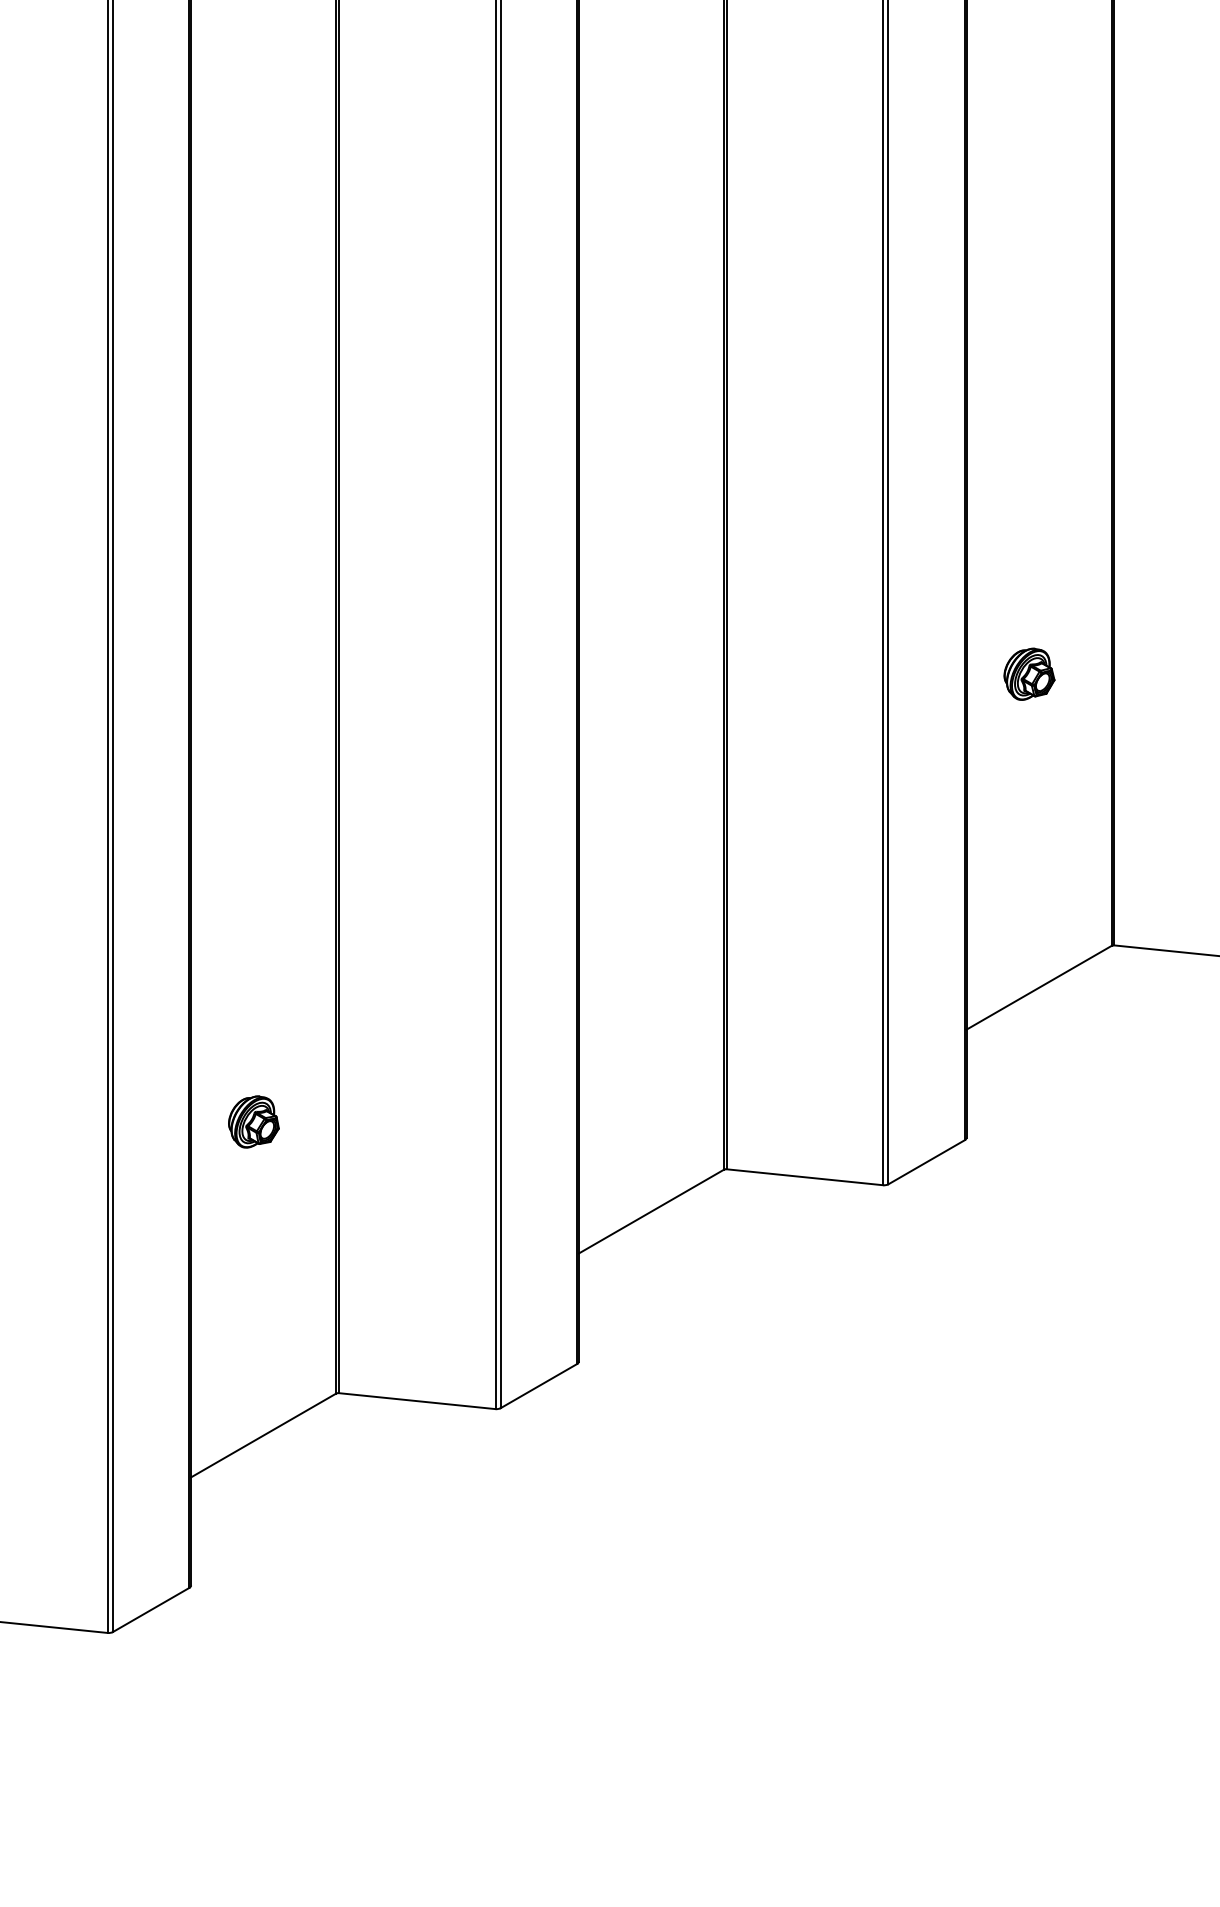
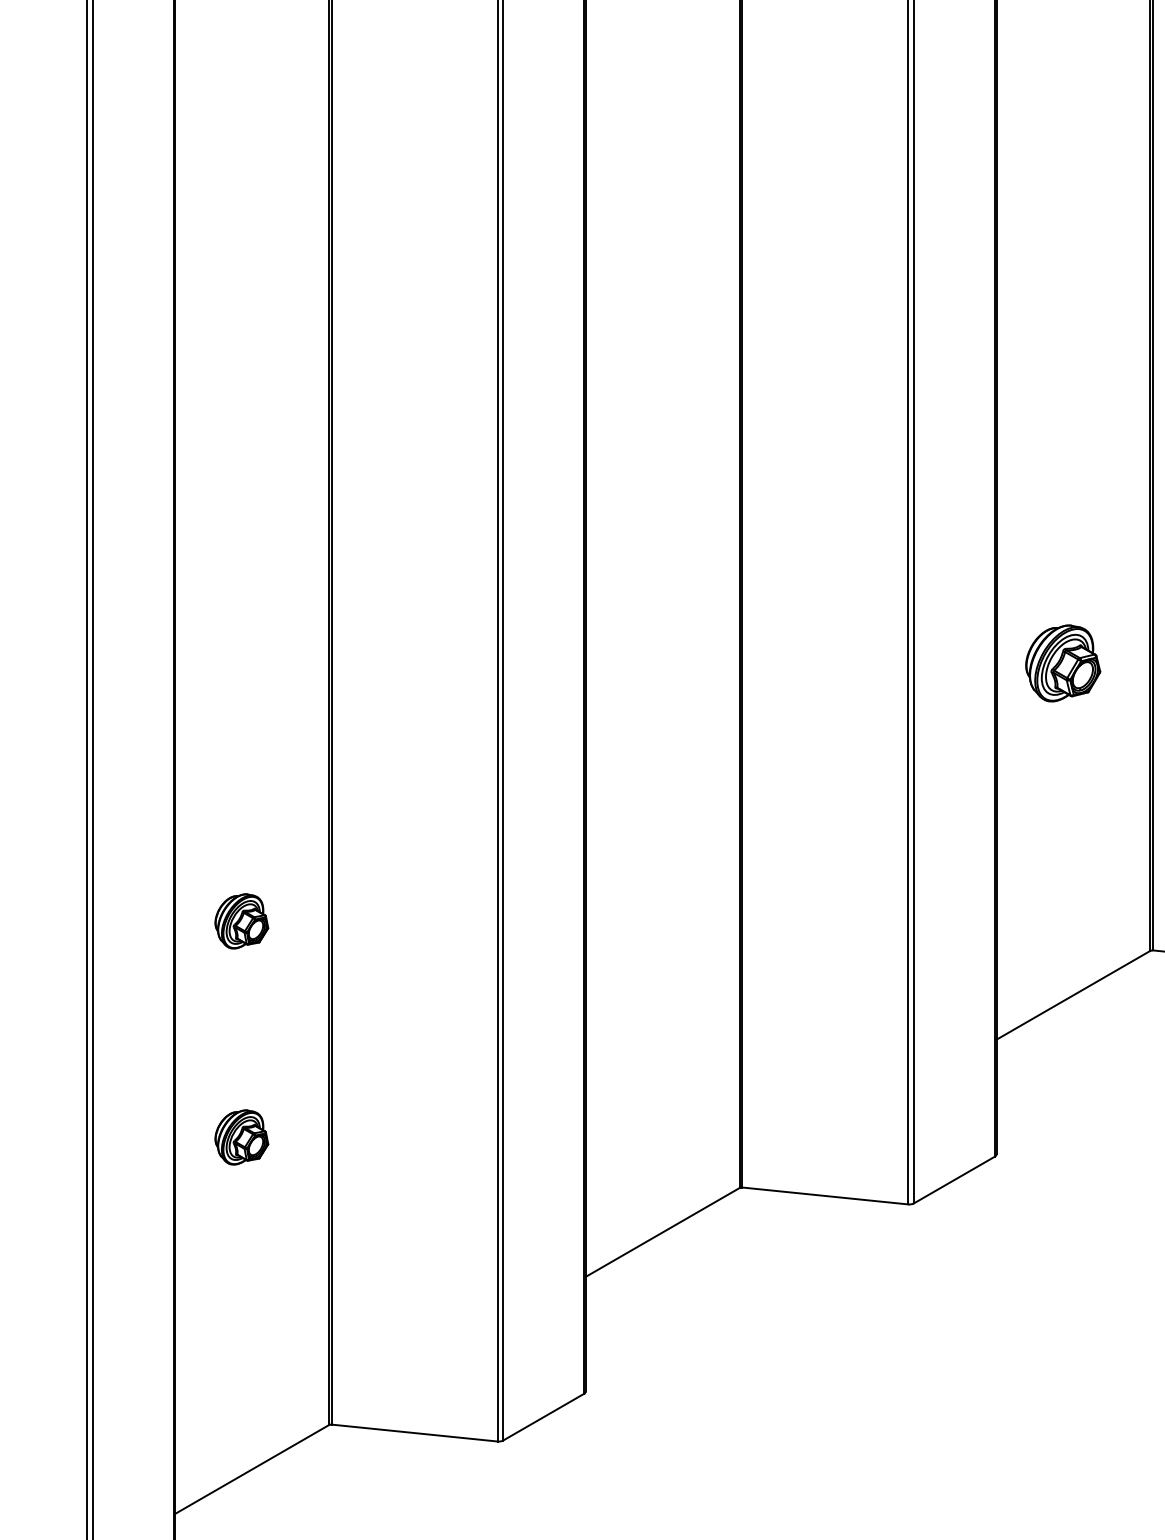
part: (1029, 673) -> (1063, 662), size x1.4
part: (253, 917) -> (241, 920), added

